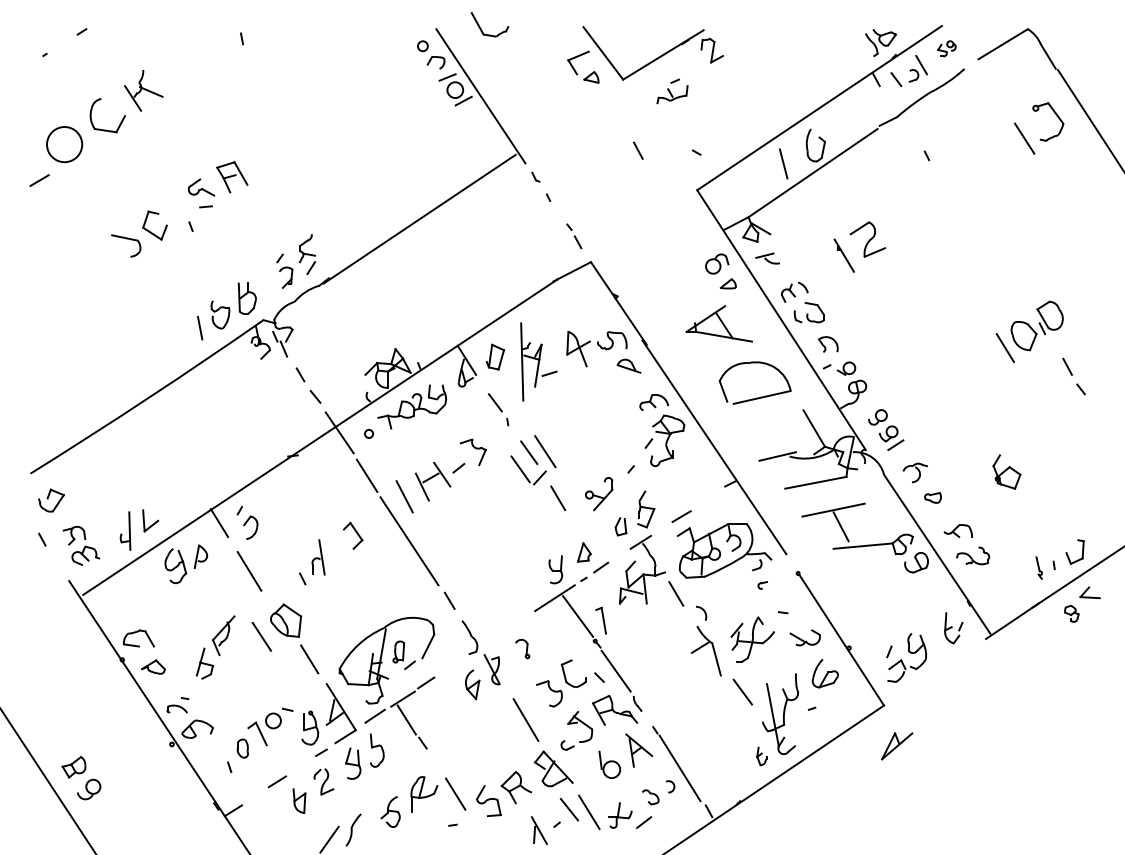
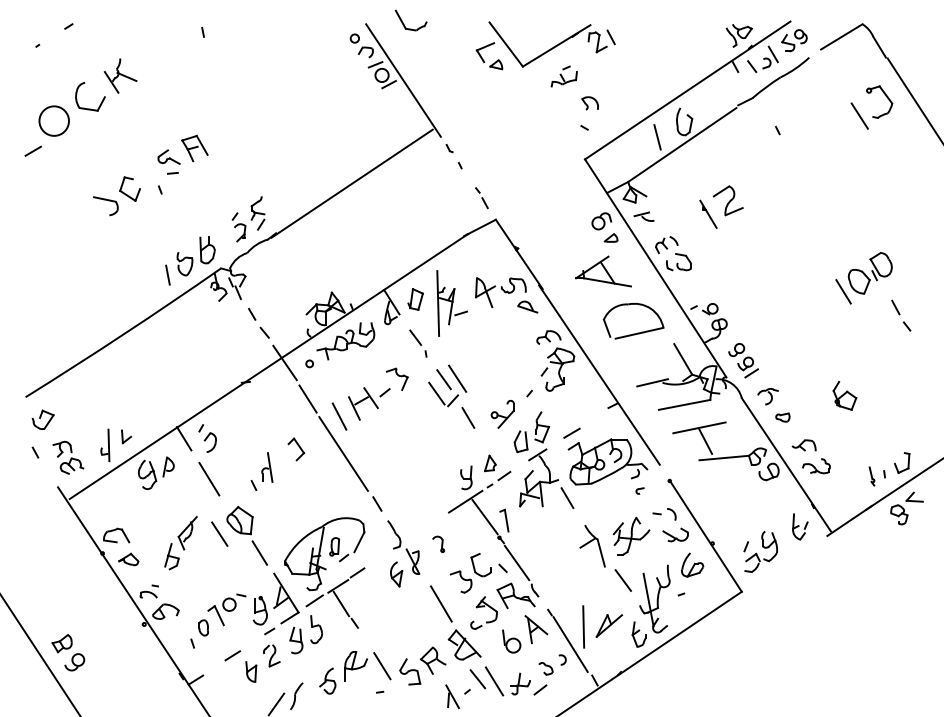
part: (946, 48) -> (794, 40), size x1.67
line: (638, 150) -> (611, 37), moved
part: (828, 344) -> (590, 103), moved
part: (150, 520) -> (126, 436), size x0.71
part: (620, 526) -> (520, 441), size x1.43
arc: (702, 610) -> (672, 512), moved
part: (1071, 613) -> (899, 514), size x1.43
part: (897, 746) -> (609, 626), moved
line: (695, 747) -> (583, 627), added
part: (761, 756) -> (638, 634), size x1.67

